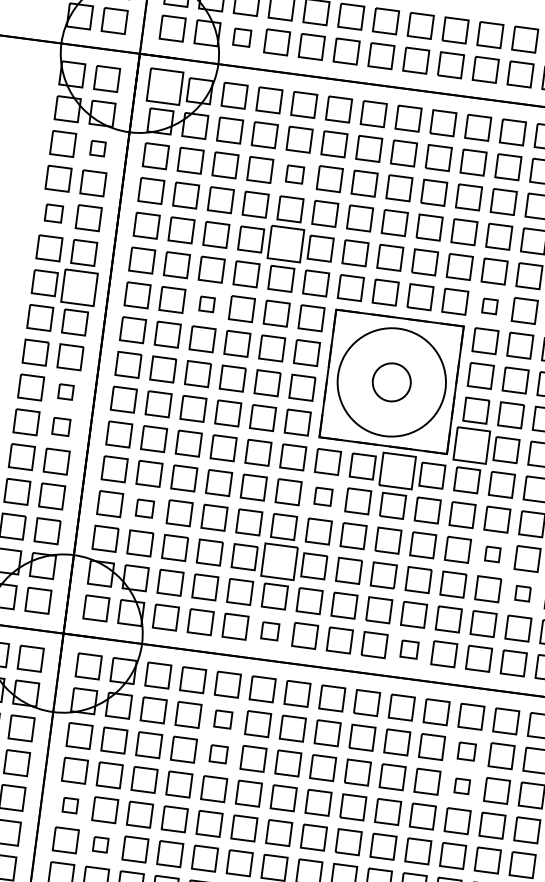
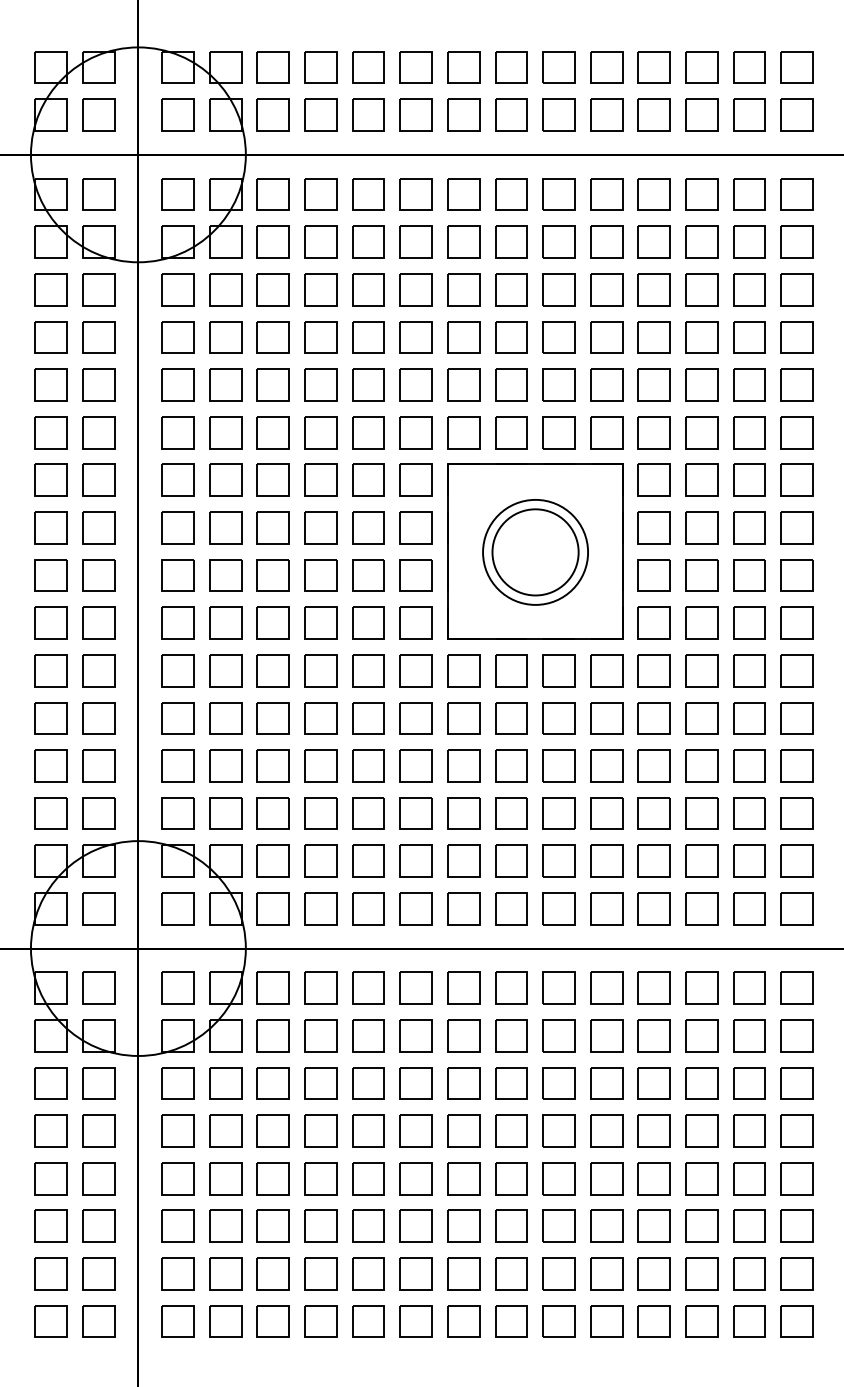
part: (241, 37) -> (272, 114), size x1.43
part: (164, 86) -> (177, 194), size x0.71
part: (97, 148) -> (98, 289), size x1.67
part: (295, 174) -> (368, 289), size x1.43
part: (53, 213) -> (50, 384), size x1.43
part: (285, 243) -> (368, 384), size x0.71
part: (79, 287) -> (98, 479), size x0.71
part: (206, 303) -> (272, 479), size x1.67
part: (489, 306) -> (653, 432), size x1.67
circle: (391, 381) -> (535, 551), size x0.71
circle: (391, 382) -> (535, 552), size x1.67
part: (65, 391) -> (98, 622), size x1.67
part: (61, 426) -> (98, 670), size x1.43
part: (471, 444) -> (653, 622), size x0.71
part: (397, 470) -> (558, 670), size x0.71
part: (323, 496) -> (463, 718), size x1.43
part: (144, 508) -> (225, 765), size x1.43
part: (492, 554) -> (701, 765), size x1.67
part: (278, 561) -> (415, 813), size x0.71
part: (522, 593) -> (749, 813), size x1.67
part: (269, 630) -> (415, 908), size x1.43
part: (409, 649) -> (606, 908), size x1.43
part: (223, 719) -> (368, 1035), size x1.43
part: (466, 751) -> (701, 1035), size x1.43
part: (218, 754) -> (368, 1083), size x1.43
part: (461, 786) -> (701, 1083), size x1.67
part: (70, 805) -> (177, 1178), size x1.67
part: (100, 844) -> (225, 1225), size x1.67

